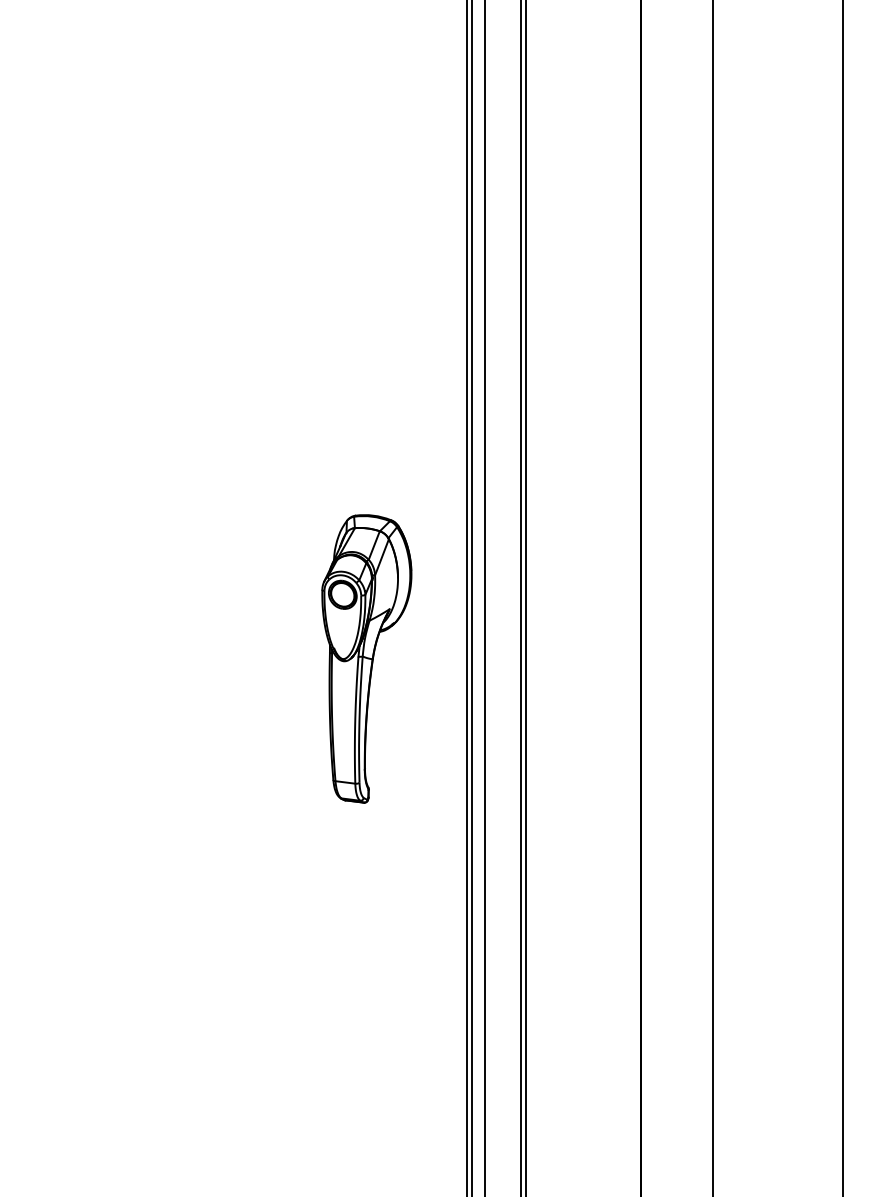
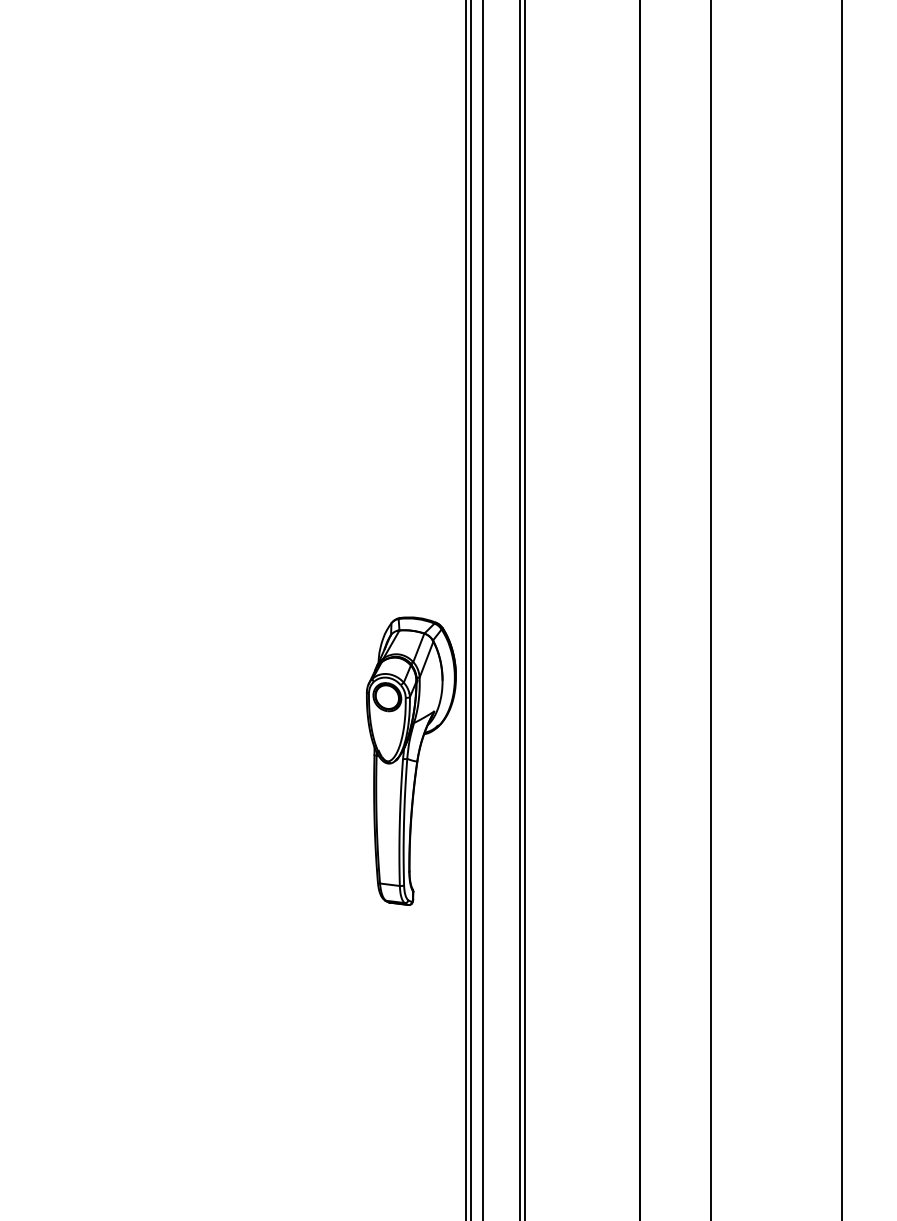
part: (366, 658) -> (411, 760), moved

